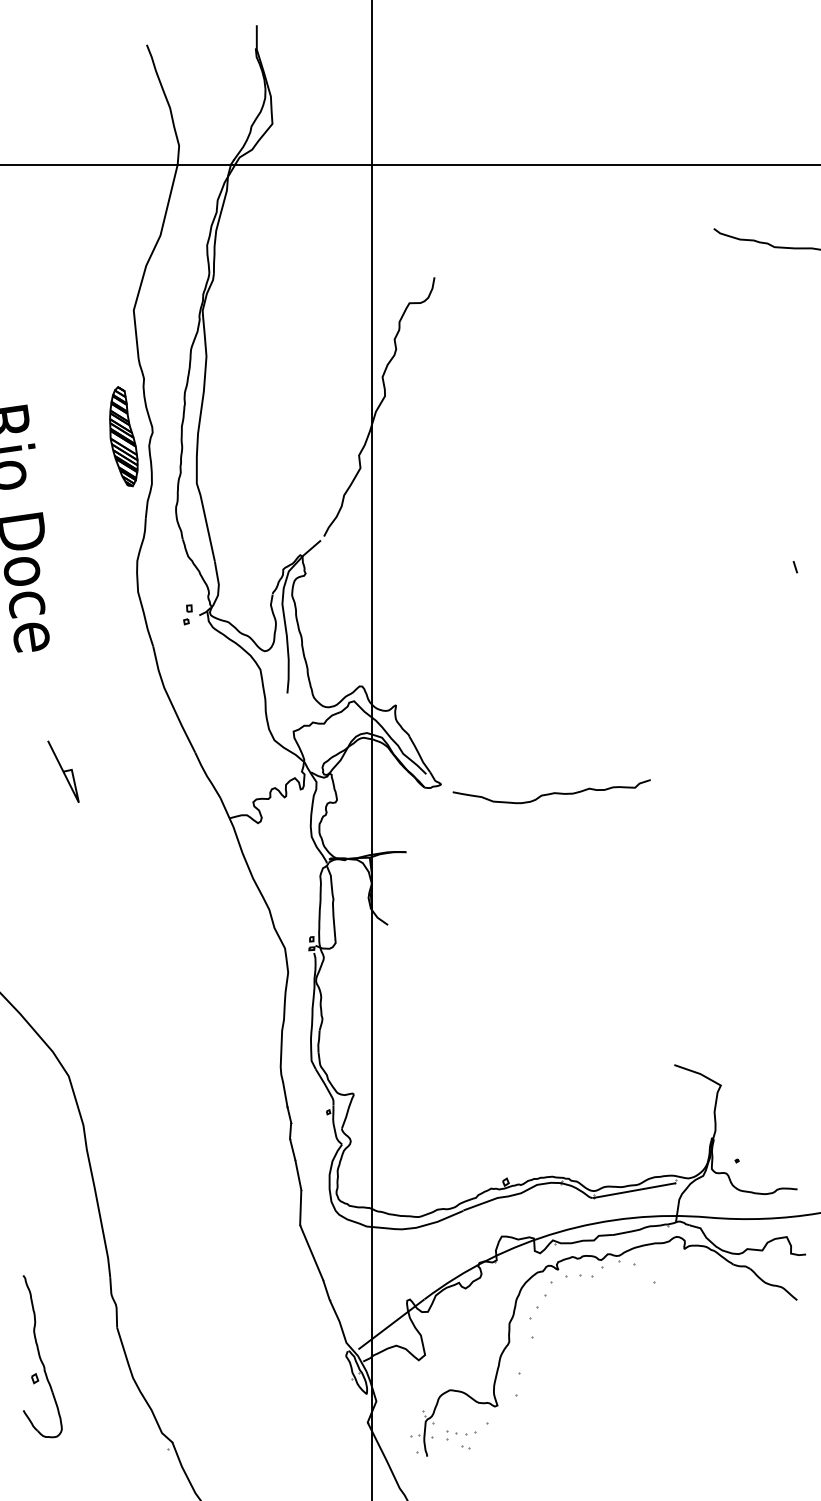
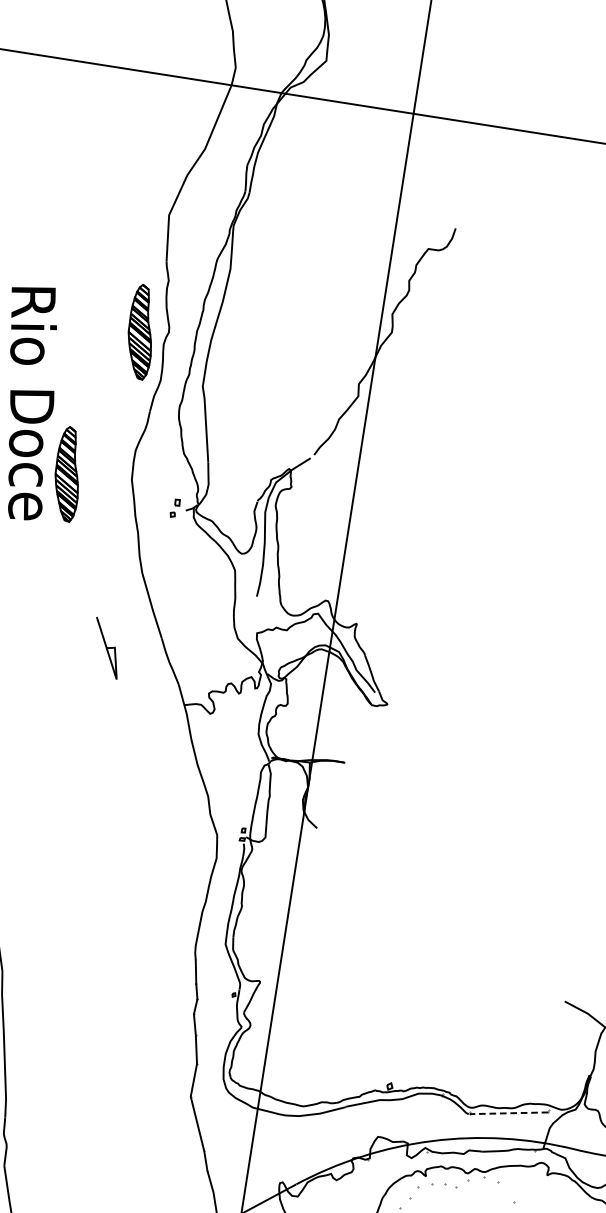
part: (70, 596) -> (67, 473), added
line: (63, 771) -> (106, 648), moved
curve: (551, 792) -> (489, 728), removed
line: (633, 1190) -> (508, 1113), solid -> dashed

